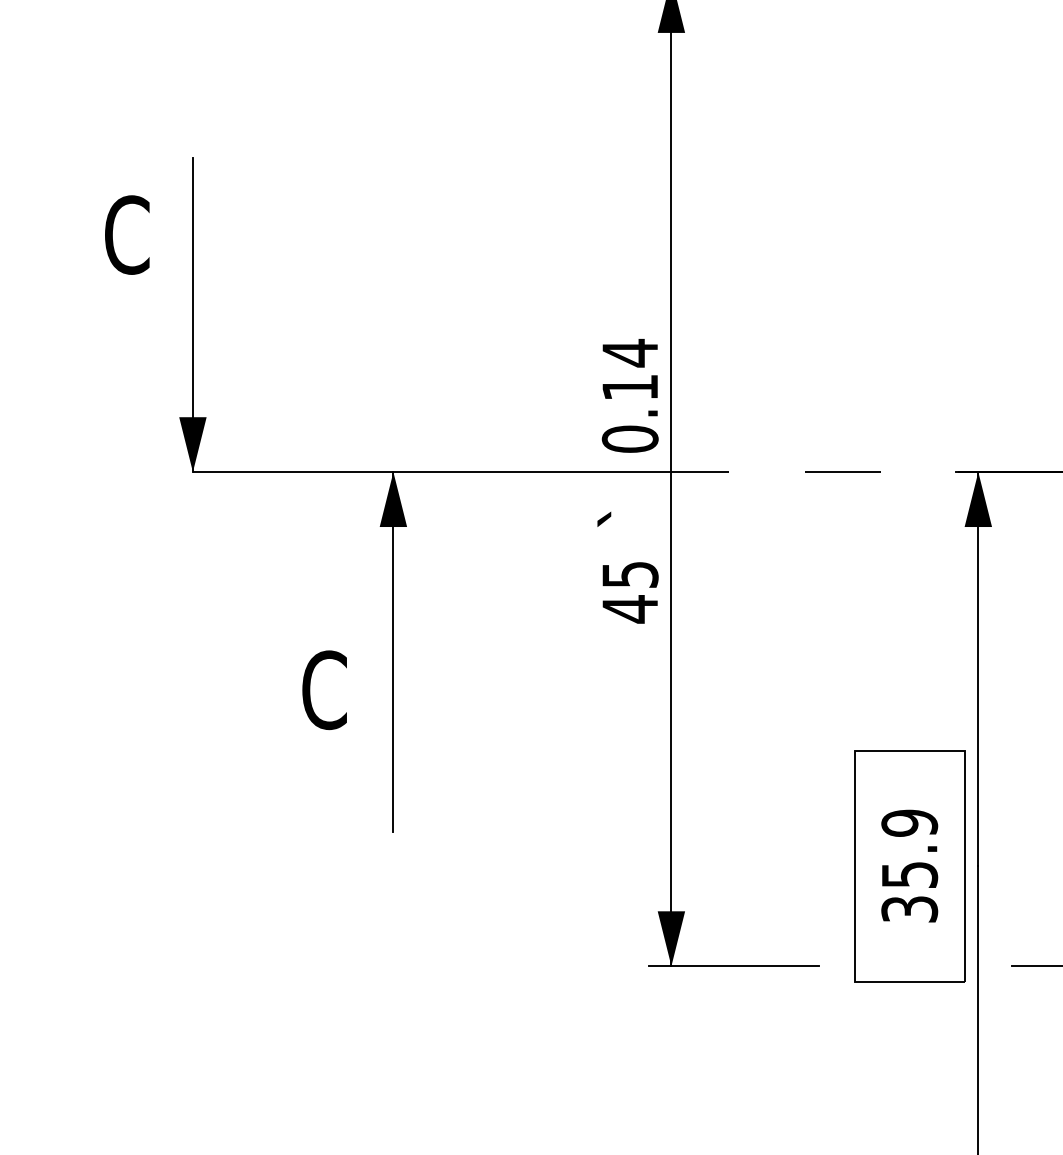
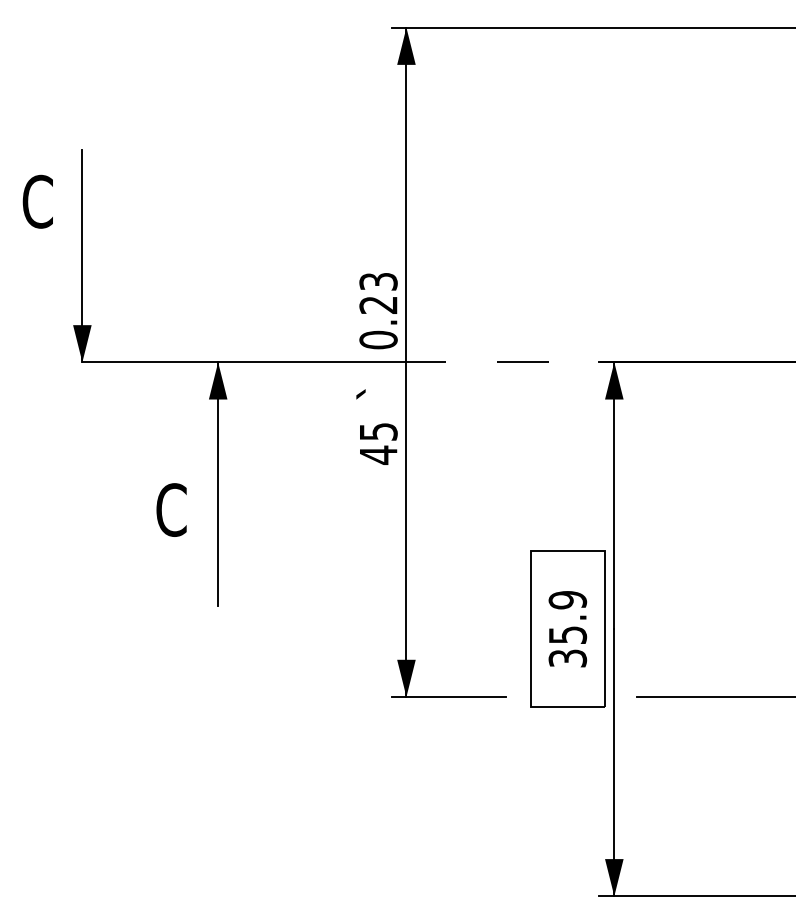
text: (630, 368) -> (378, 292), 0.14 -> 0.23

